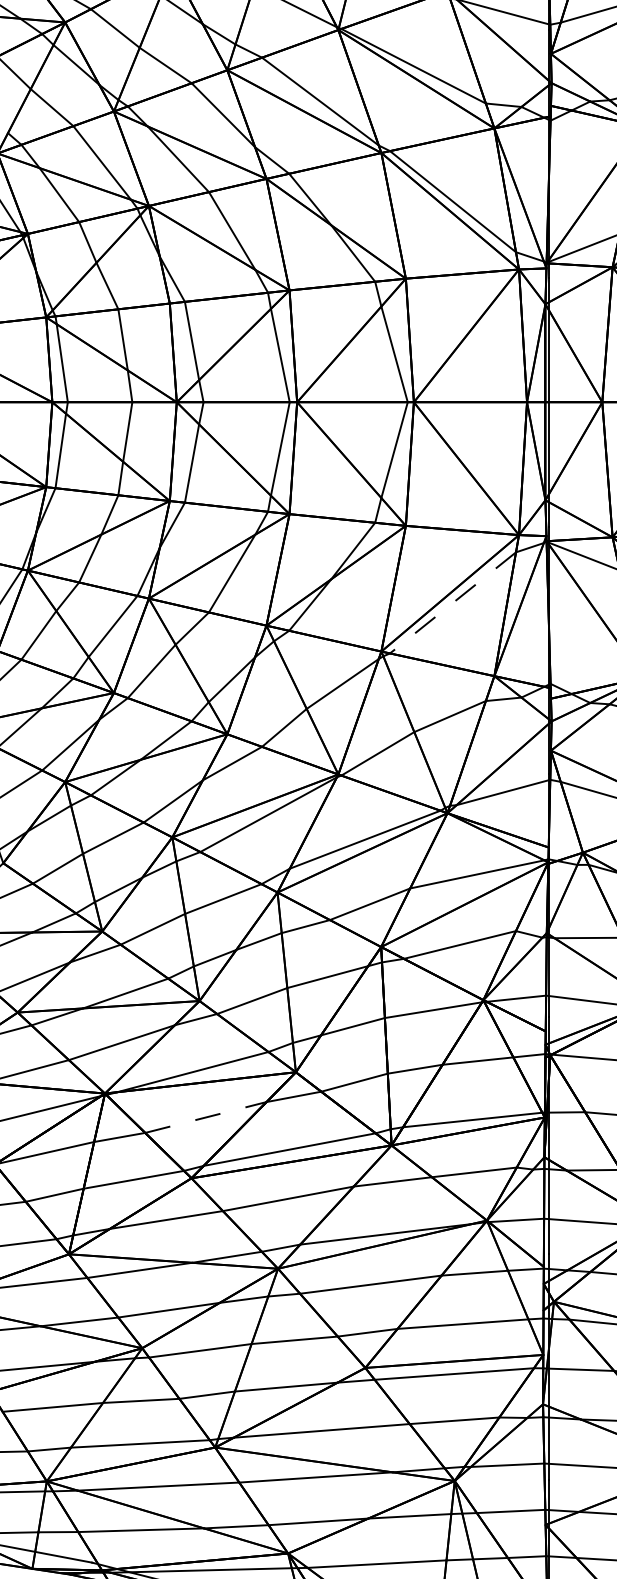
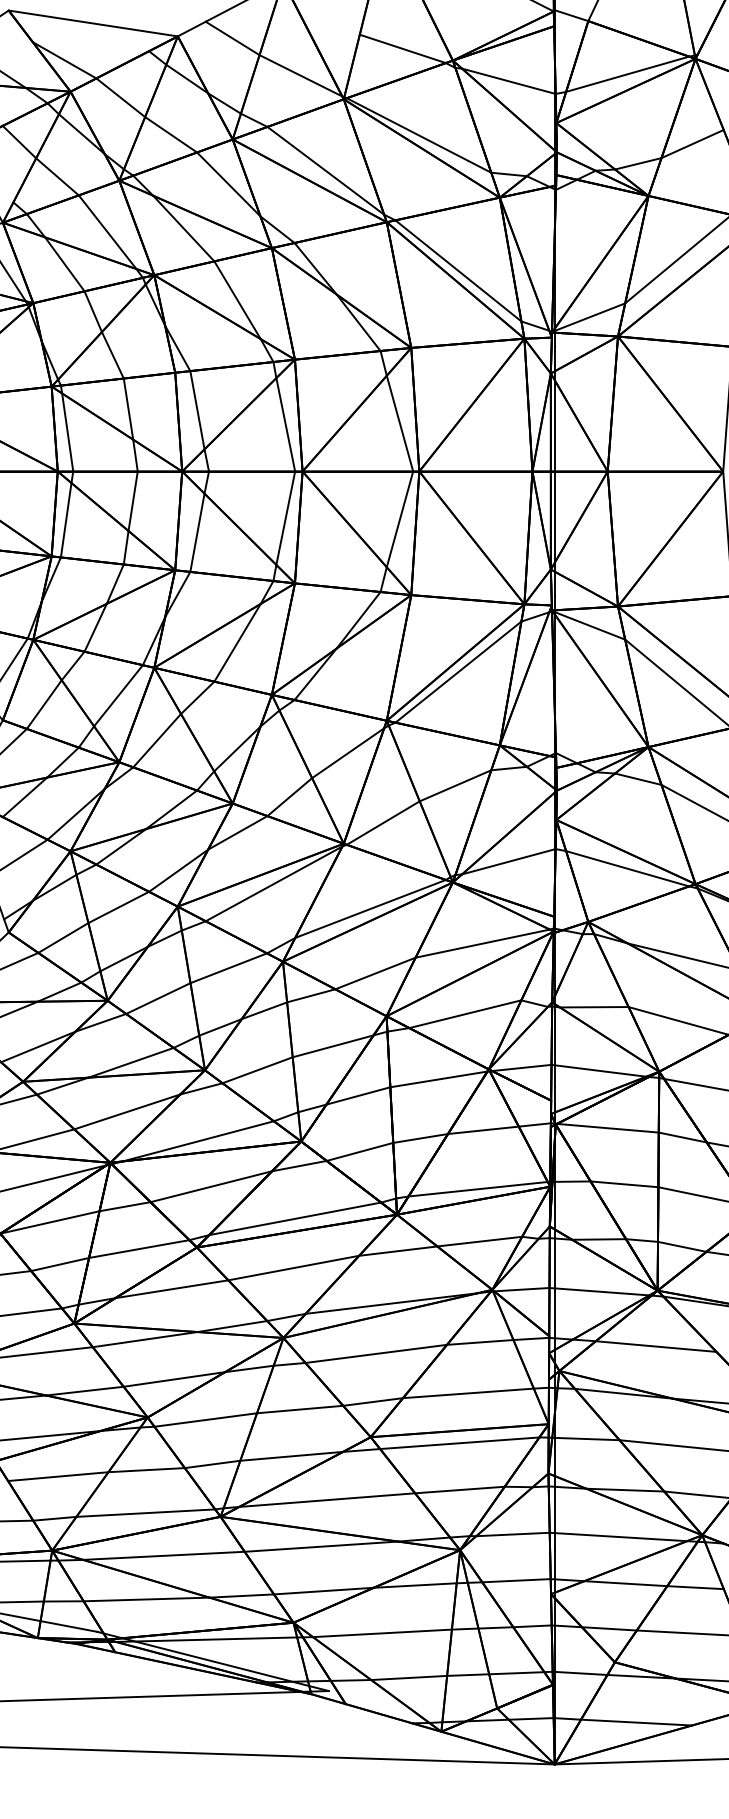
line: (453, 603) -> (458, 672), dashed -> solid
line: (206, 1117) -> (211, 1186), dashed -> solid

